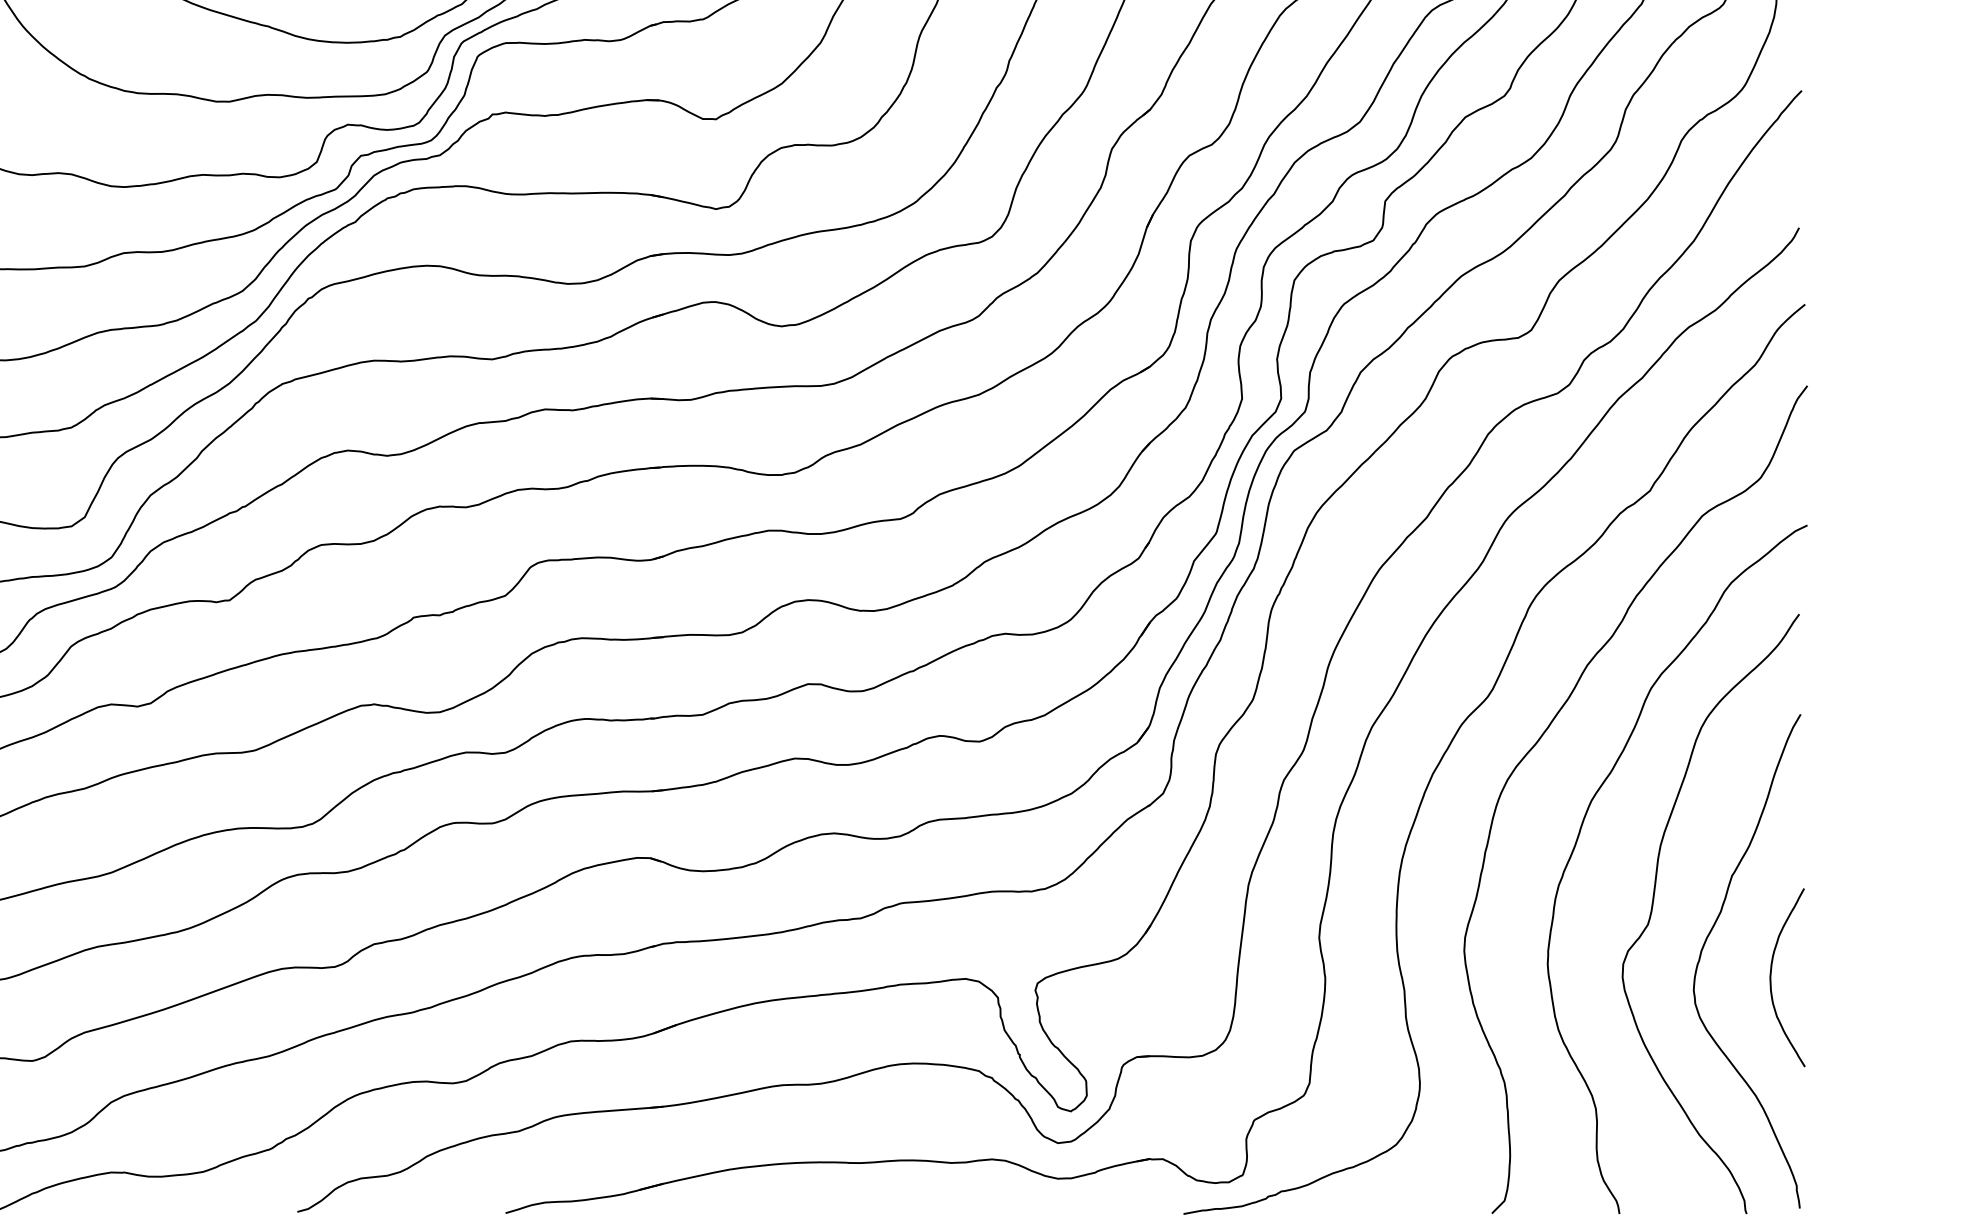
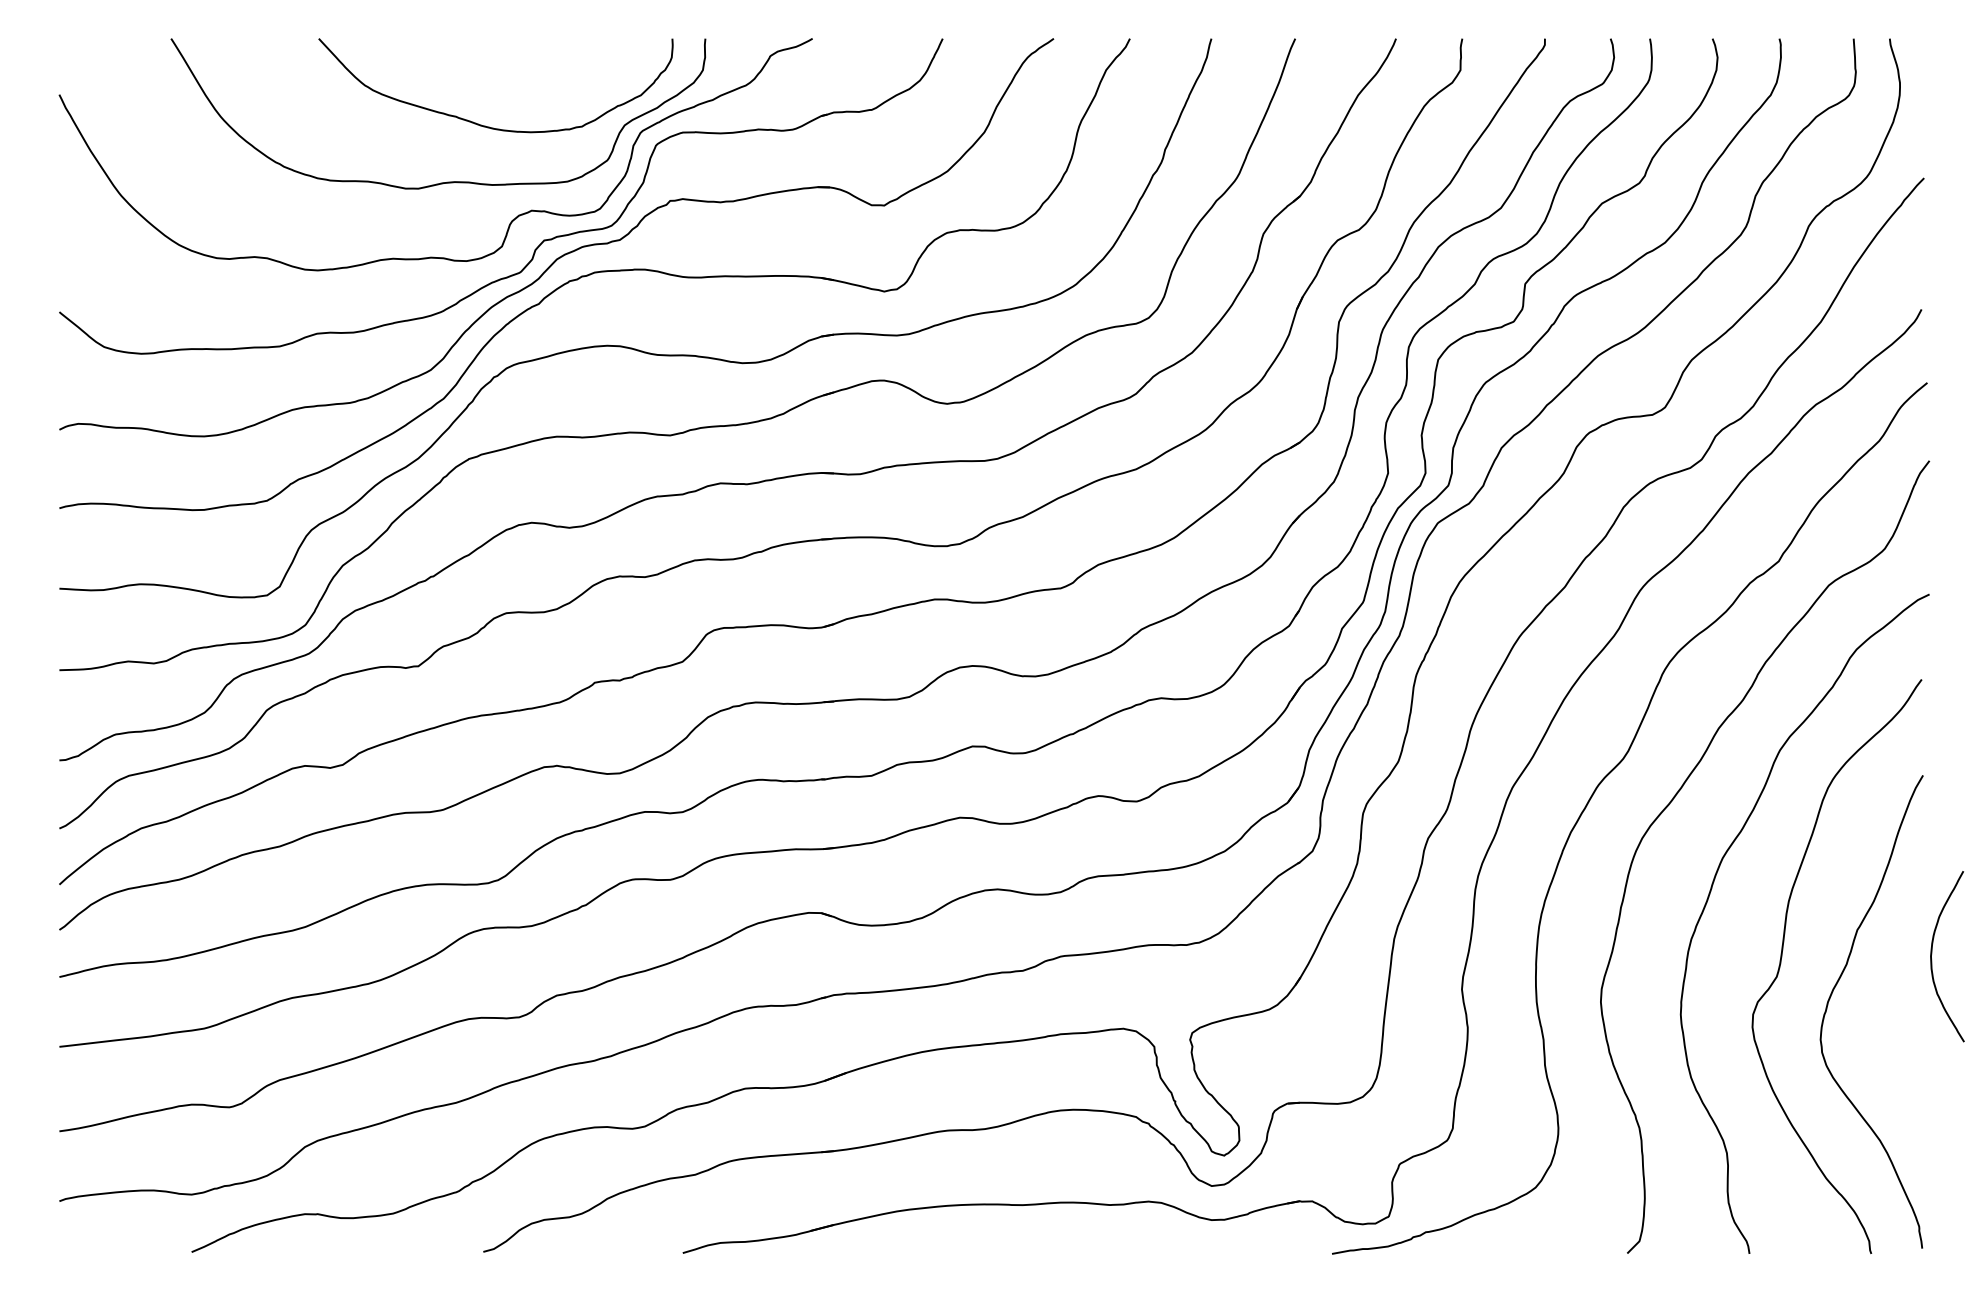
curve: (1771, 975) -> (1932, 954), moved

